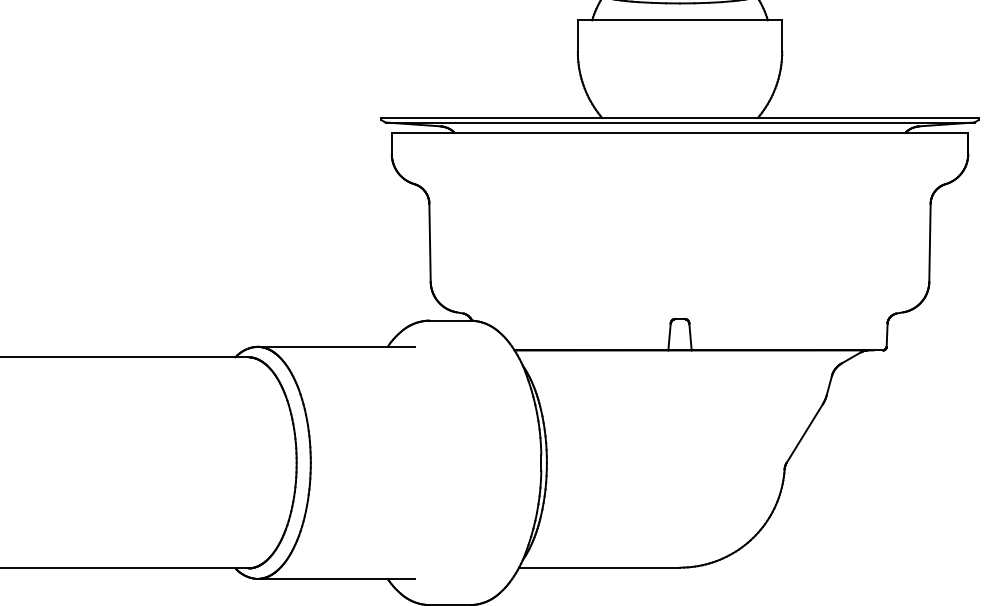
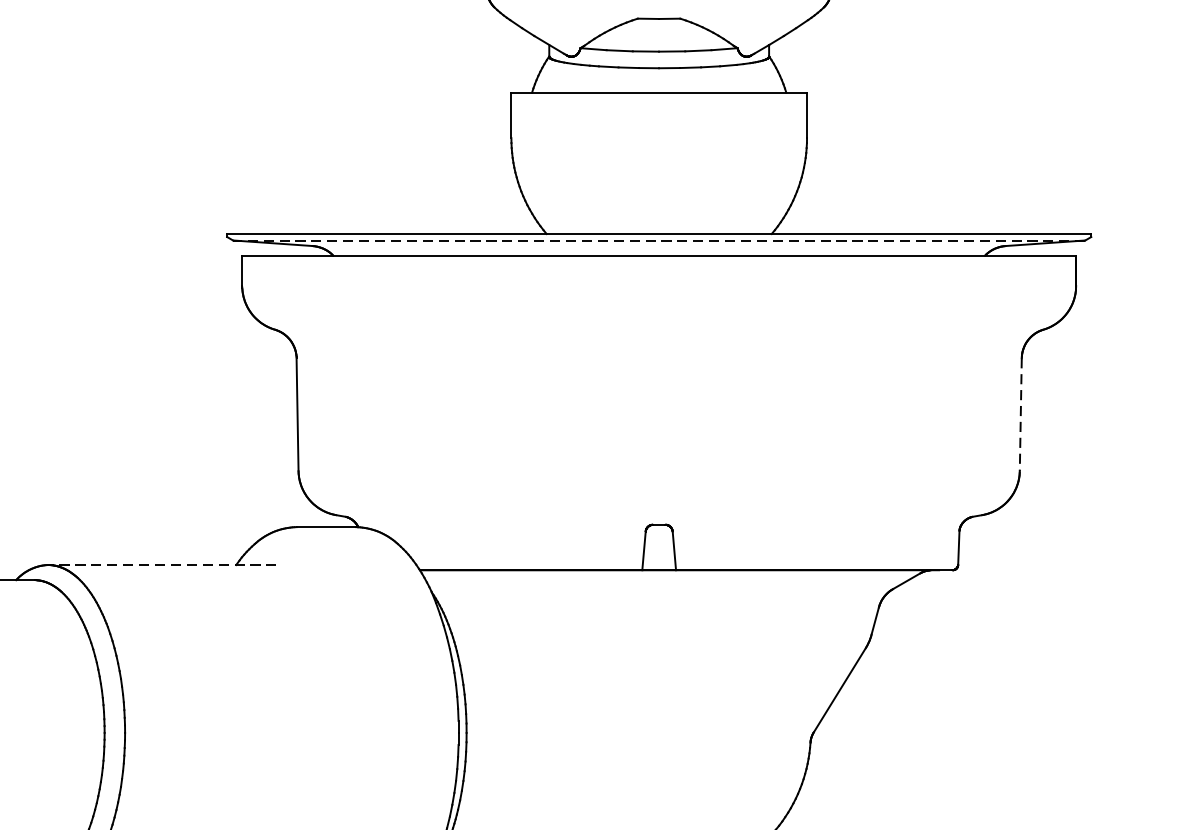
line: (680, 122) -> (659, 240), solid -> dashed
line: (929, 243) -> (1020, 415), solid -> dashed
line: (336, 346) -> (162, 564), solid -> dashed

